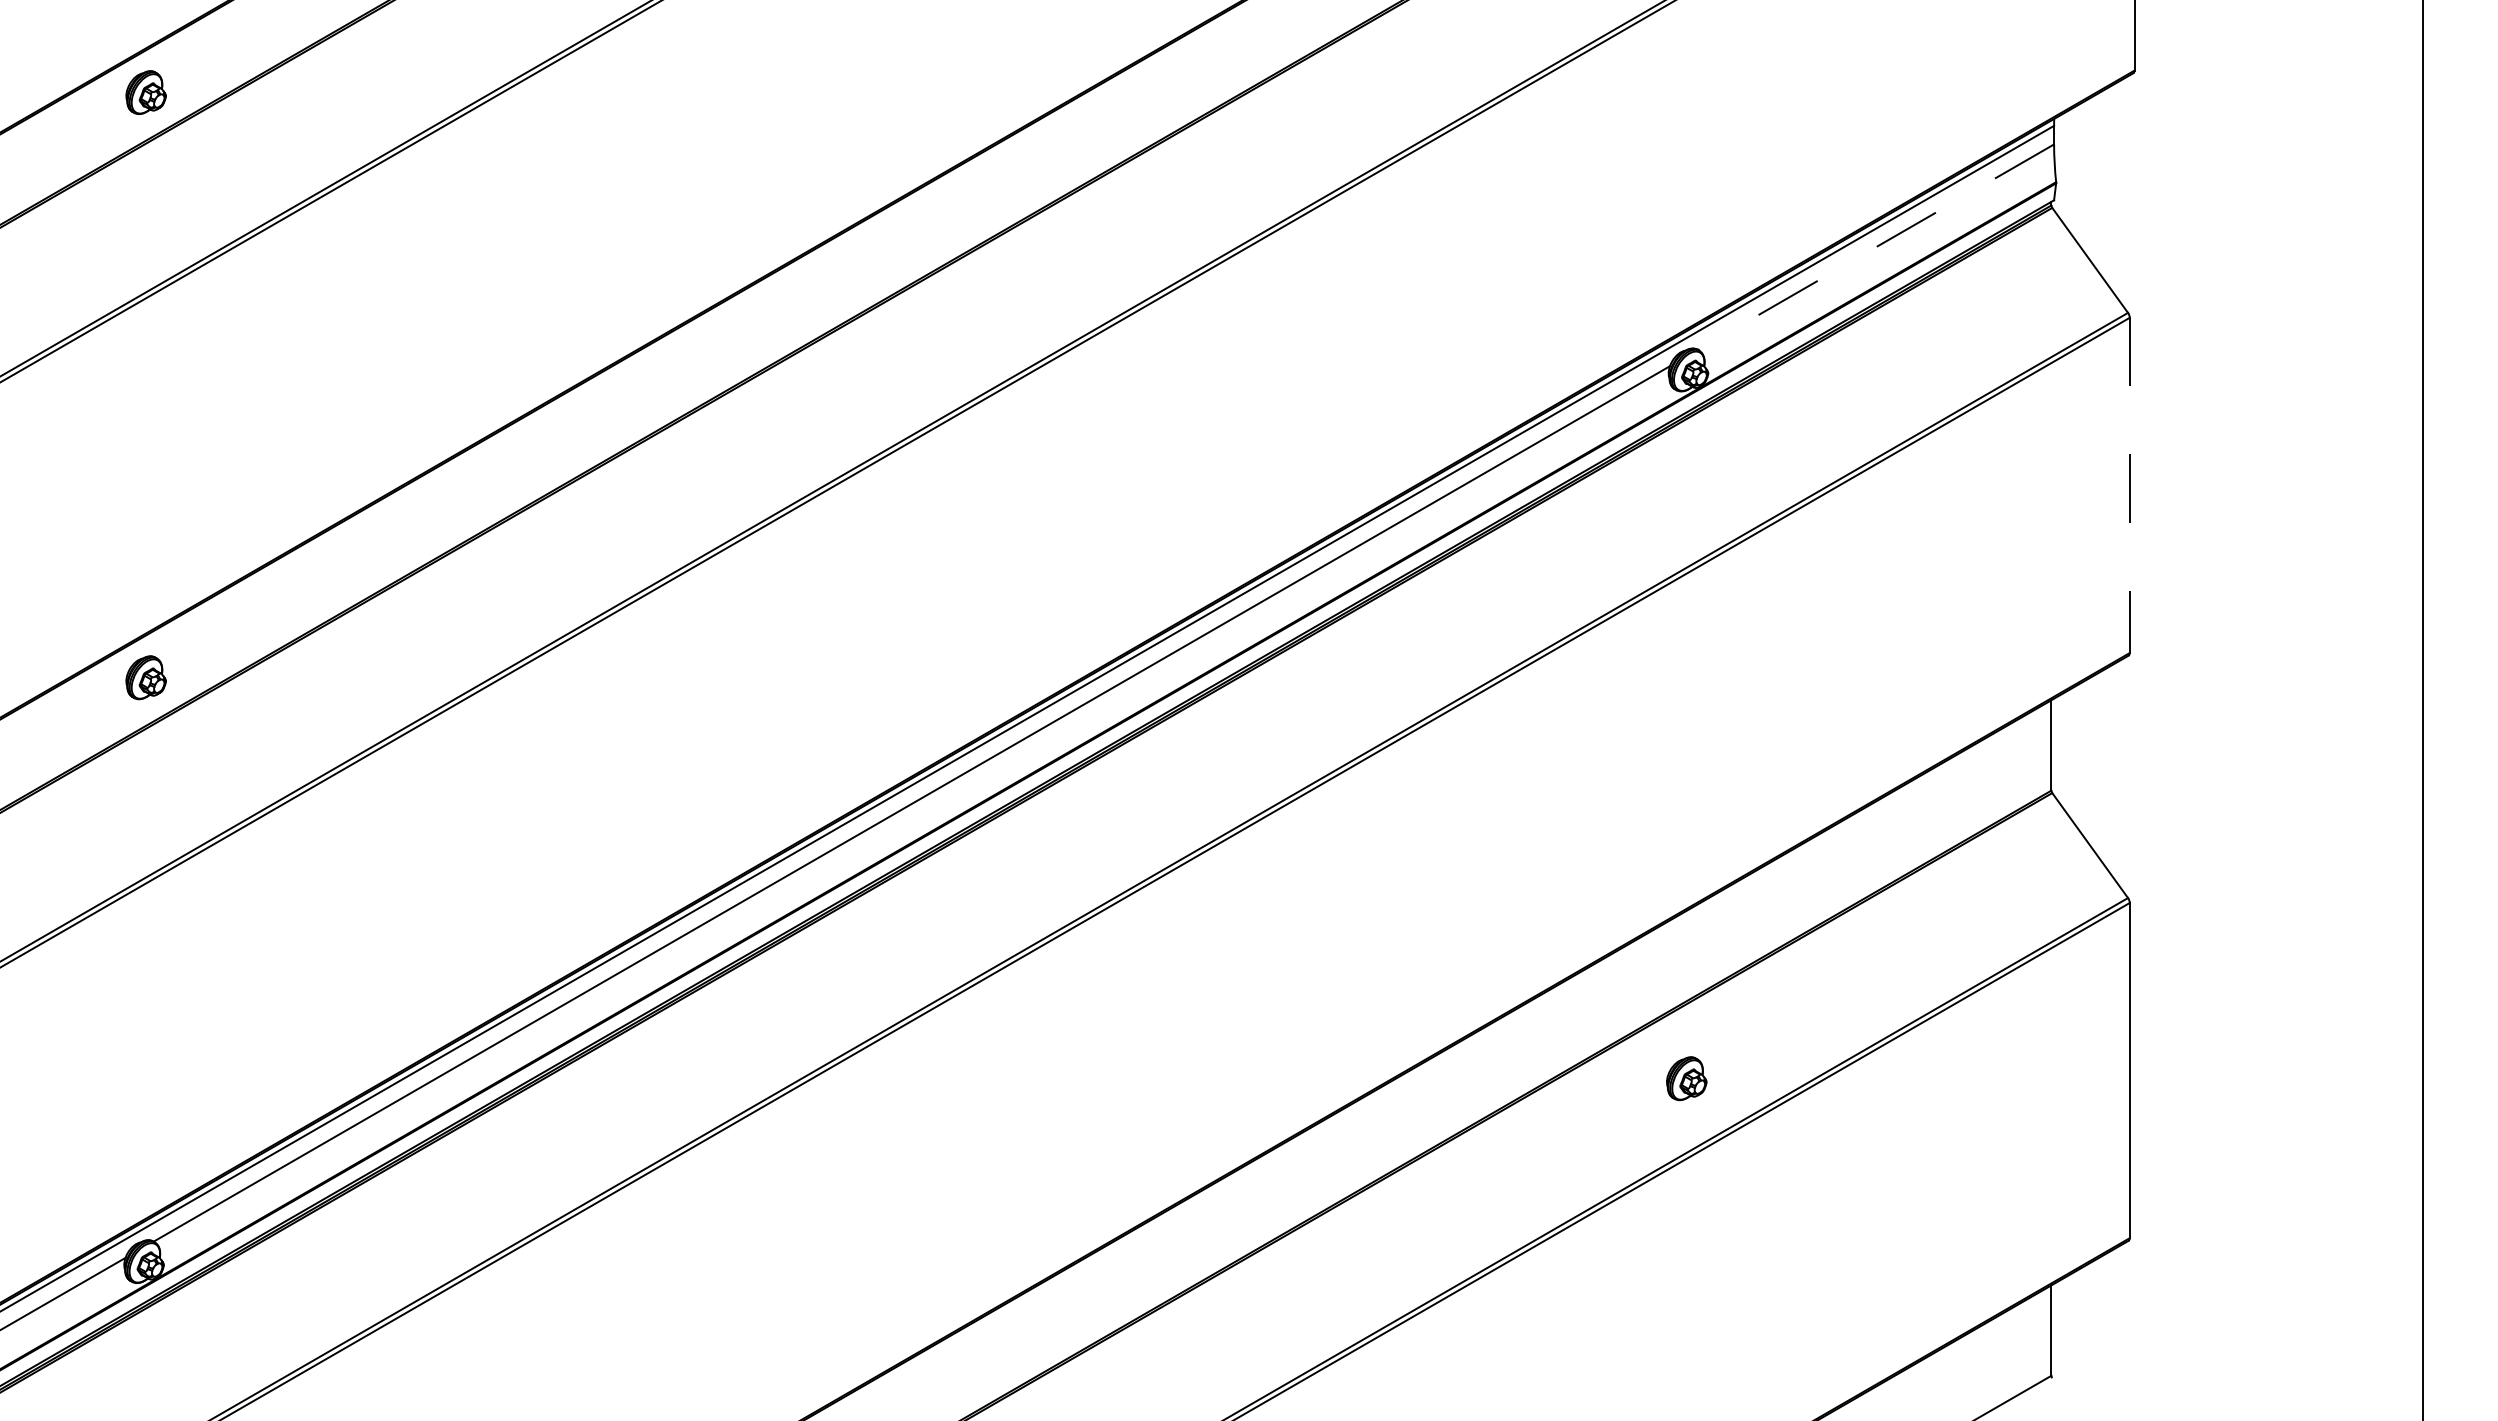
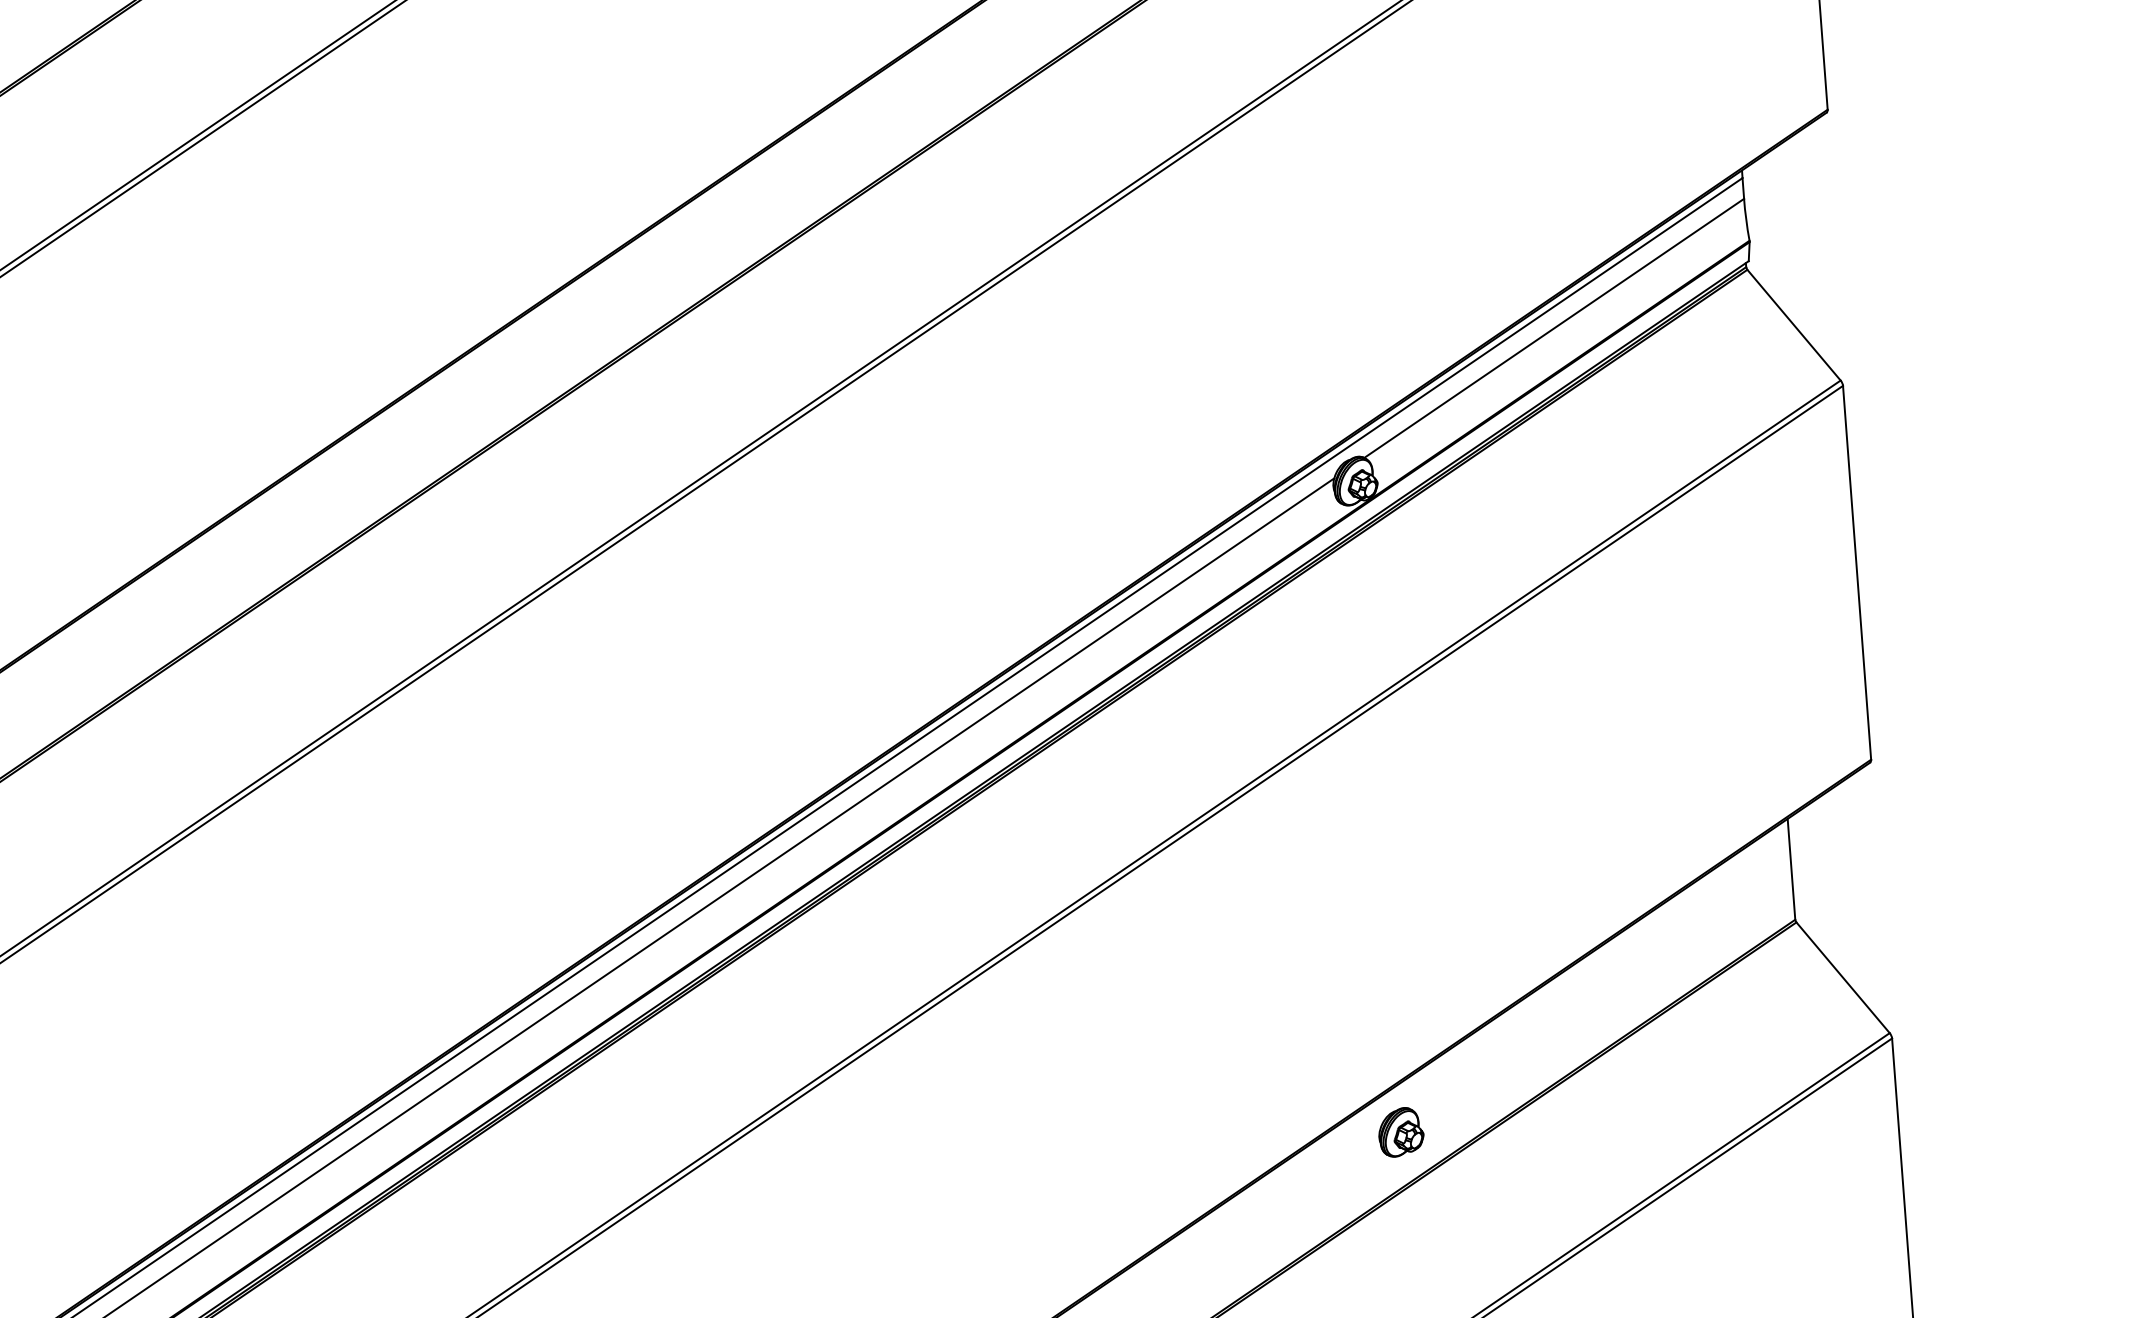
line: (1876, 247) -> (1554, 328), dashed -> solid
line: (2129, 485) -> (1856, 572), dashed -> solid
part: (1686, 1078) -> (1400, 1132), moved

